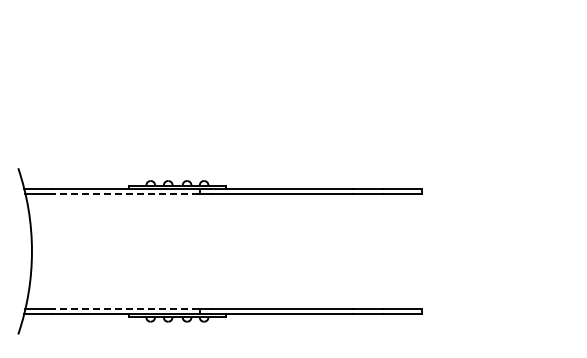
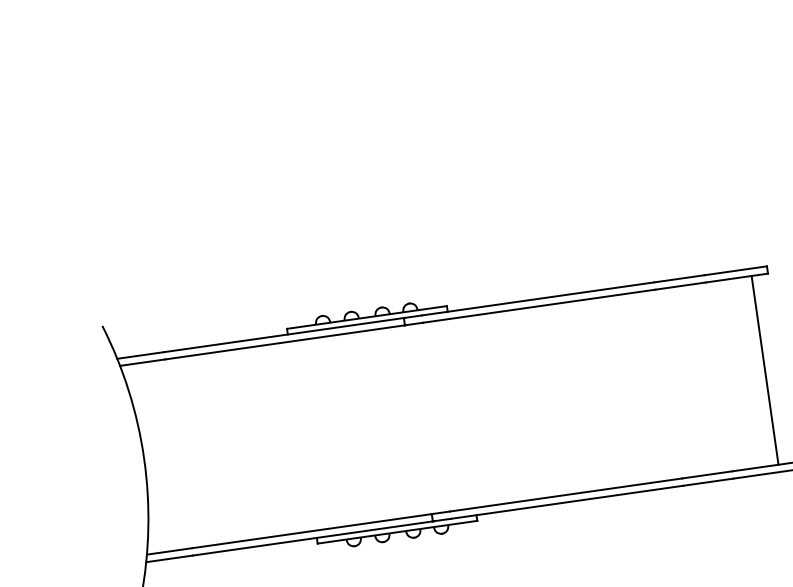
line: (125, 193) -> (283, 342), dashed -> solid
line: (411, 251) -> (765, 370), added
line: (125, 309) -> (310, 532), dashed -> solid

